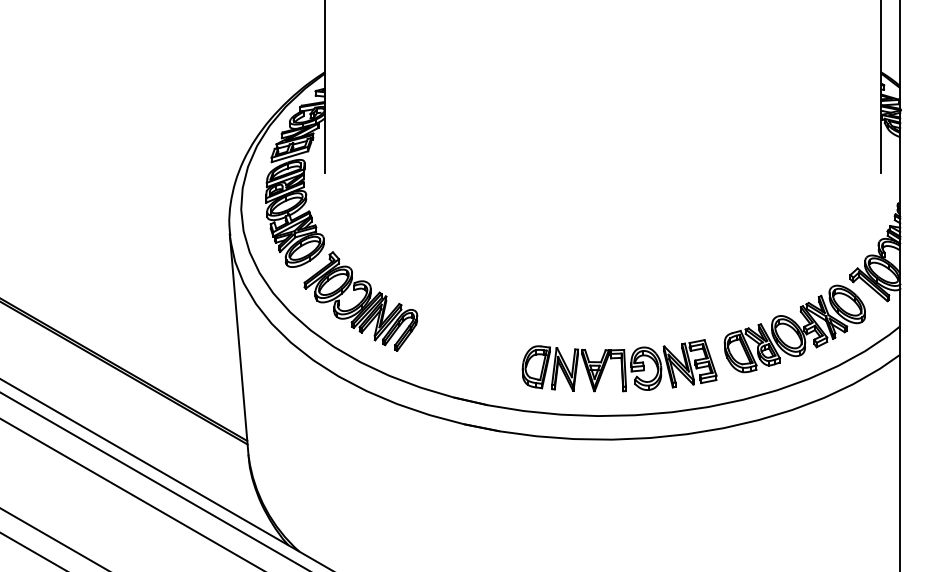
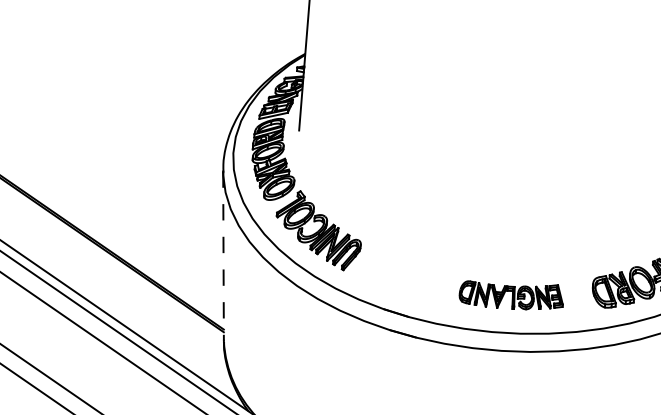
line: (239, 345) -> (223, 256), solid -> dashed
part: (619, 365) -> (511, 294), size x0.7

